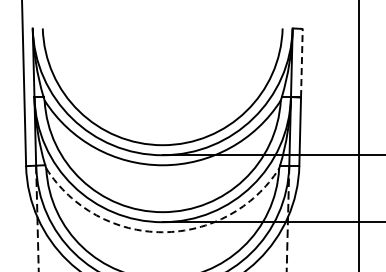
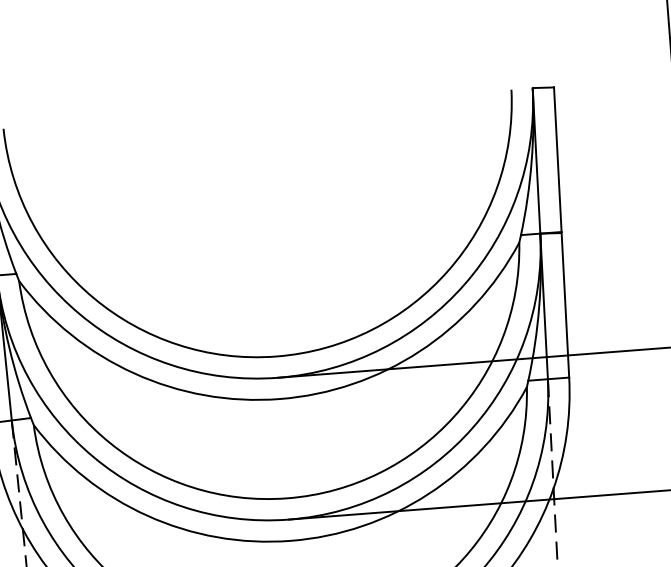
line: (301, 62) -> (556, 158), dashed -> solid
arc: (162, 232) -> (290, 541), dashed -> solid

